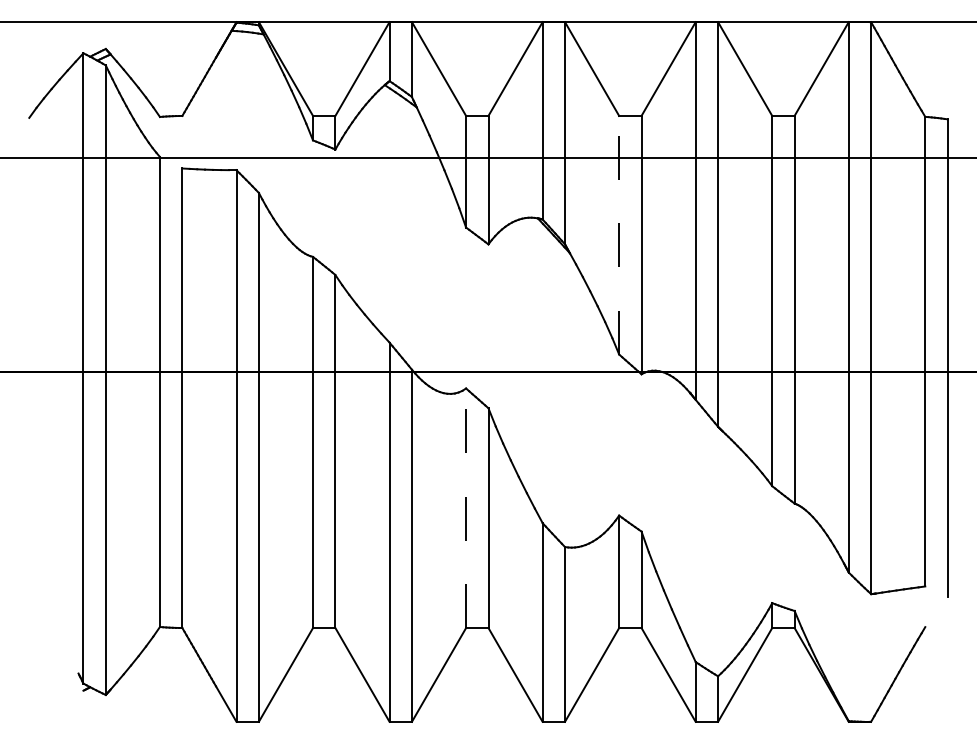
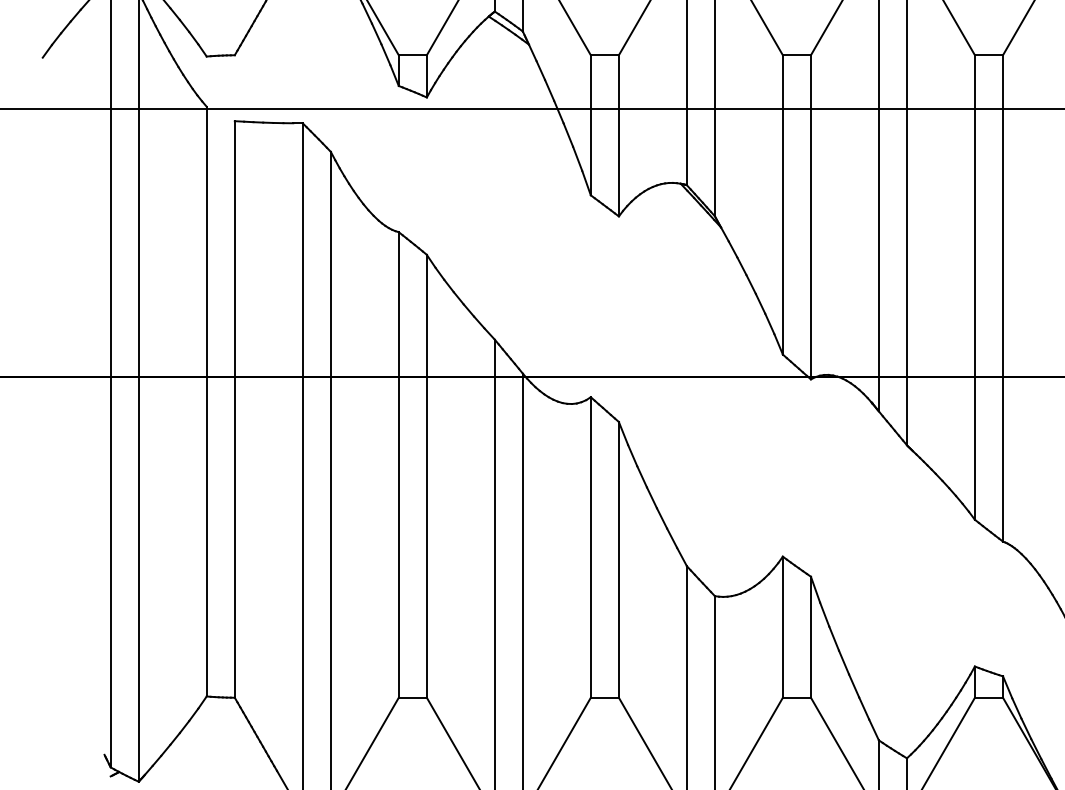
line: (619, 234) -> (783, 203), dashed -> solid
line: (466, 508) -> (591, 547), dashed -> solid

